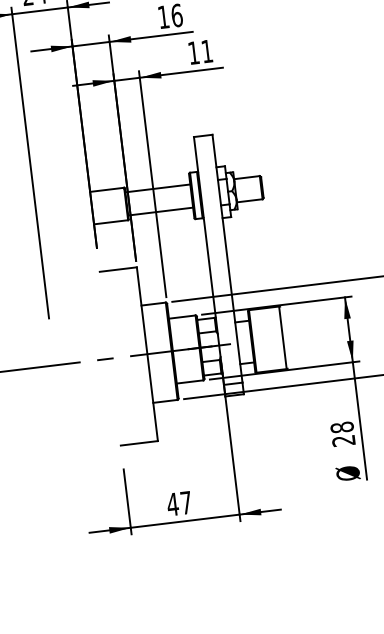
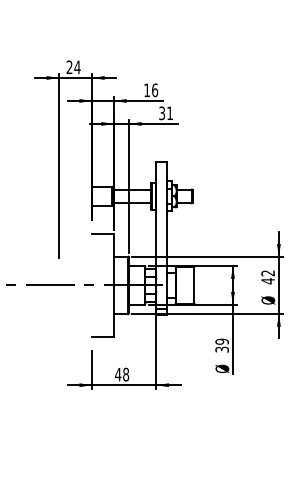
text: (194, 53) -> (162, 113), 11 -> 31
text: (343, 433) -> (222, 345), 28 -> 39
text: (186, 502) -> (126, 374), 47 -> 48

